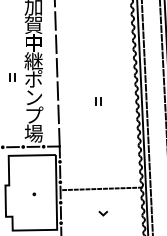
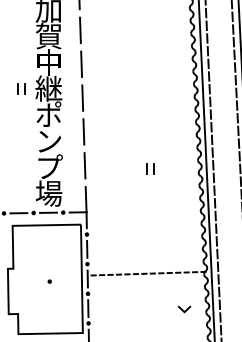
part: (12, 77) -> (21, 89), moved
part: (98, 101) -> (149, 168), moved
line: (102, 213) -> (183, 309), moved

